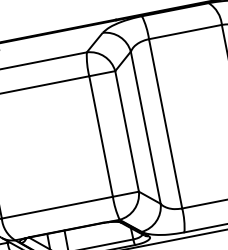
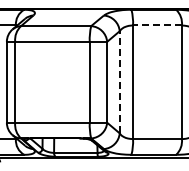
line: (183, 32) -> (156, 25), solid -> dashed
line: (145, 126) -> (119, 81), solid -> dashed

